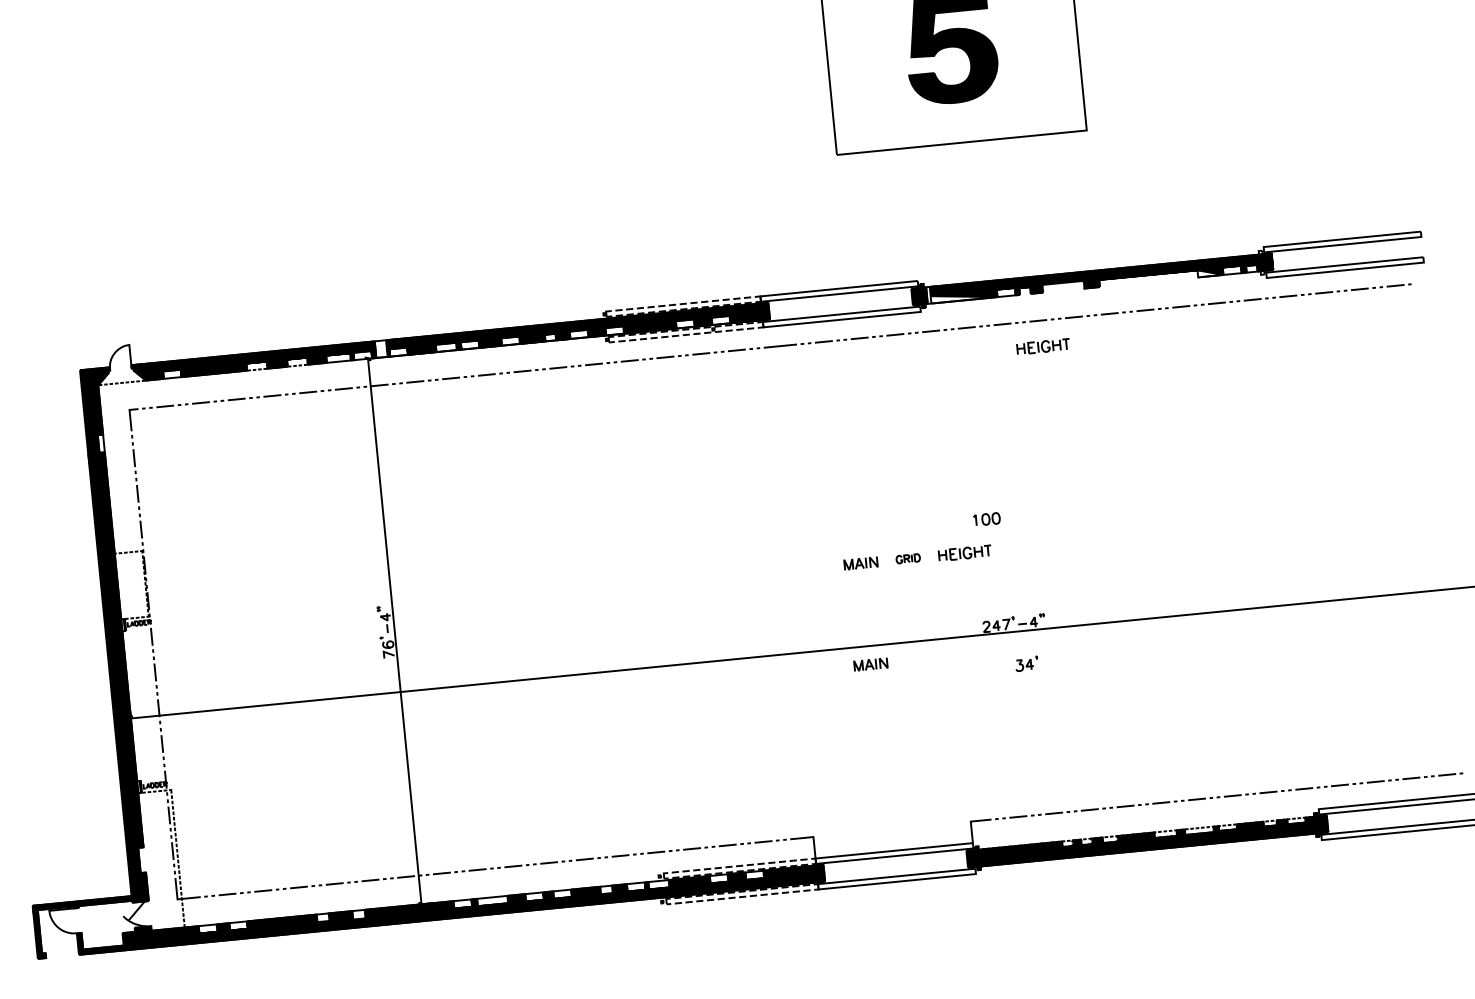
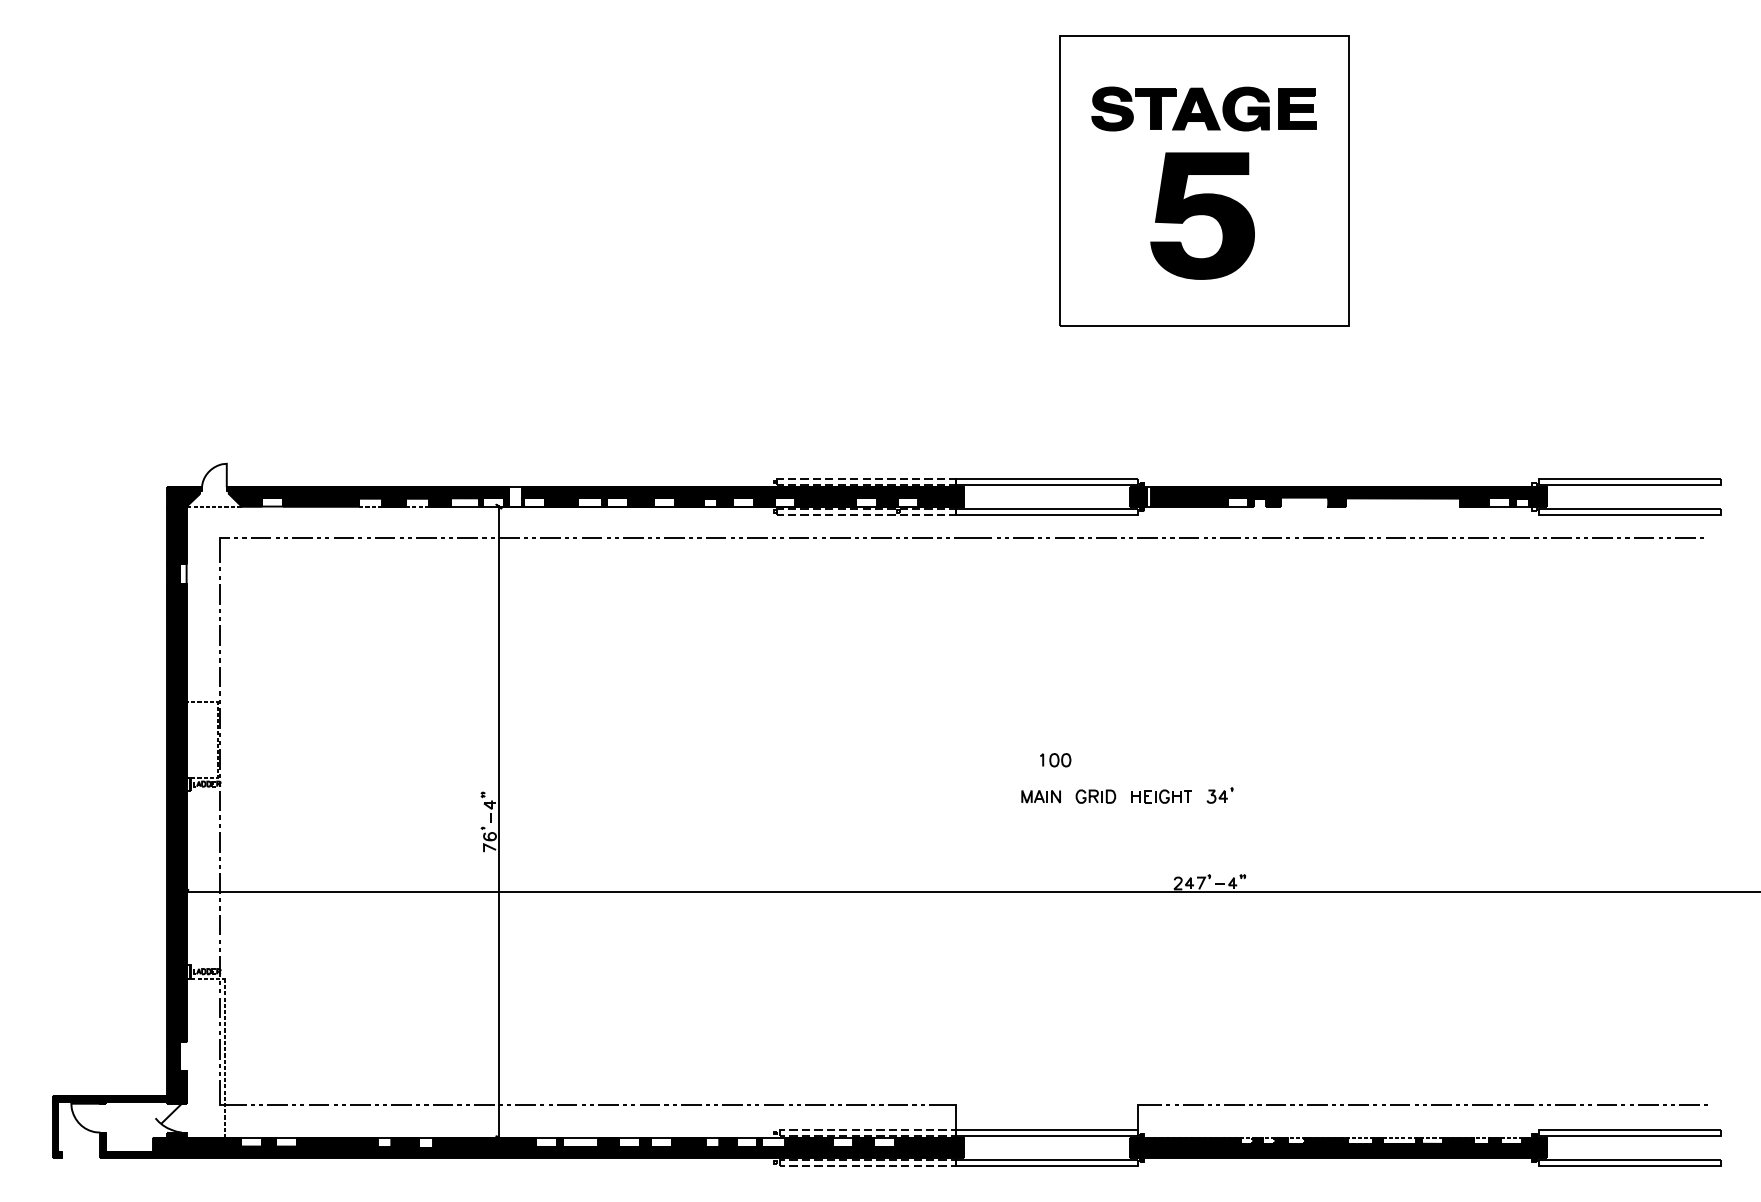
fill: (1210, 272) -> (1474, 502), added
fill: (964, 296) -> (1189, 502), added
part: (1043, 346) -> (1274, 568), removed
part: (986, 519) -> (1055, 760), moved
part: (907, 558) -> (1095, 796), size x1.43
part: (1026, 663) -> (1219, 795), moved
part: (870, 664) -> (1040, 913), removed

